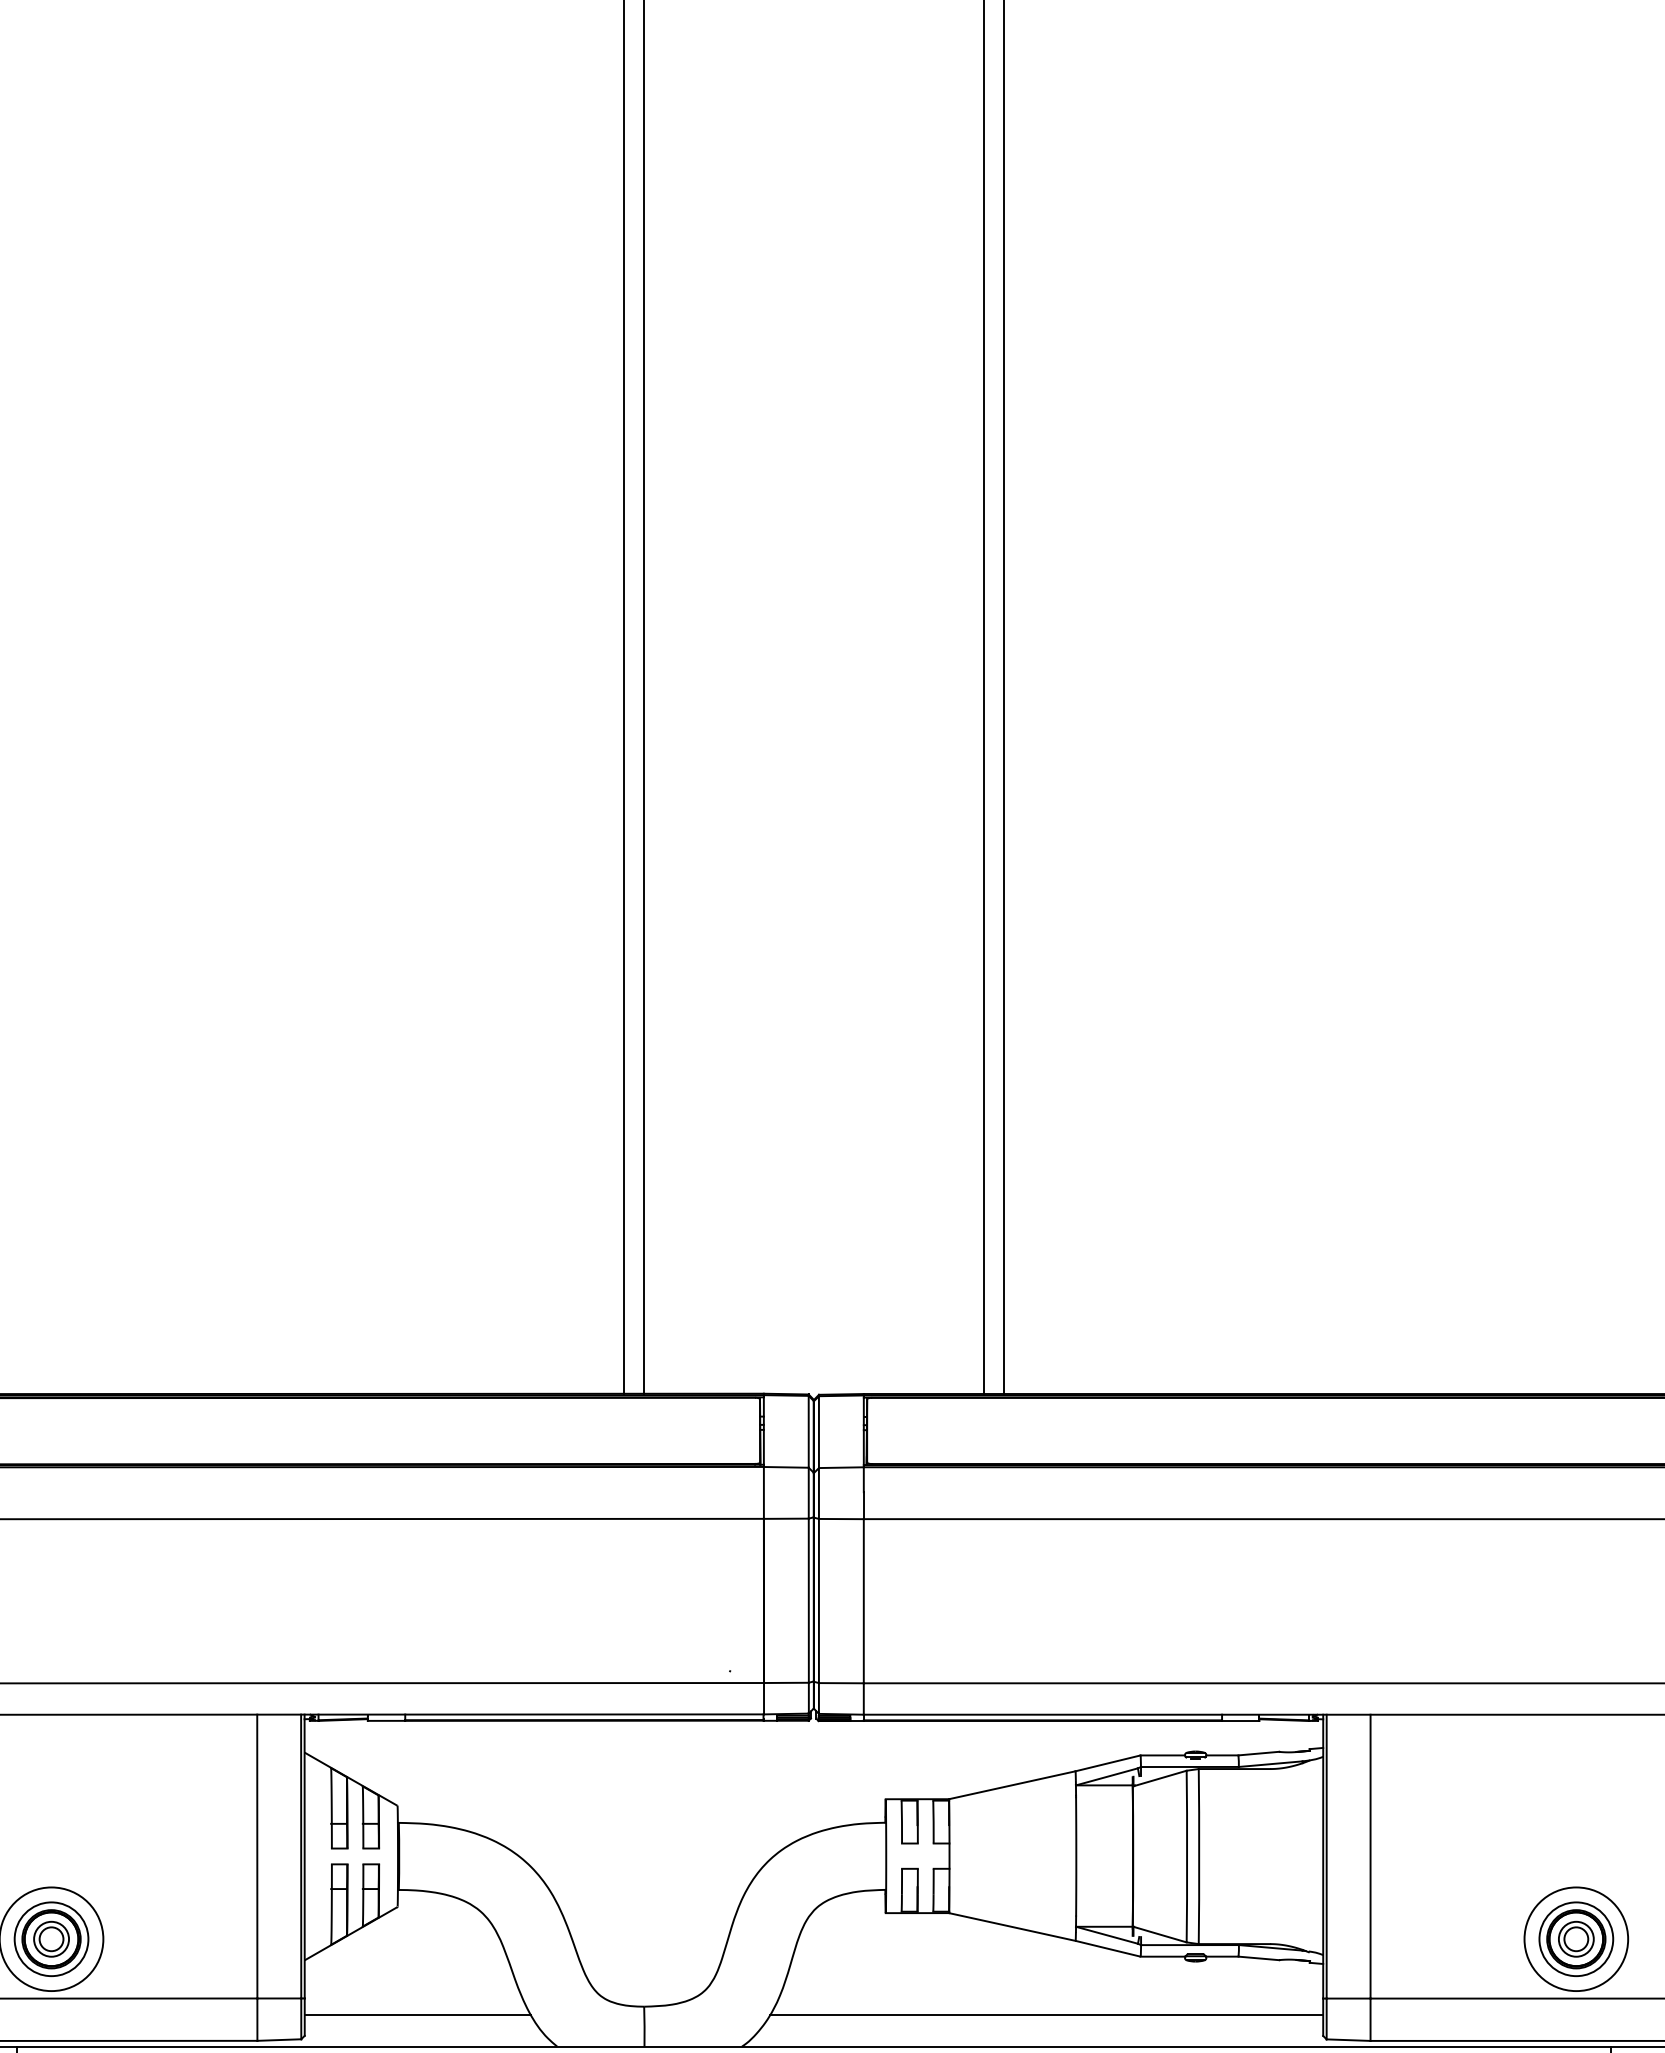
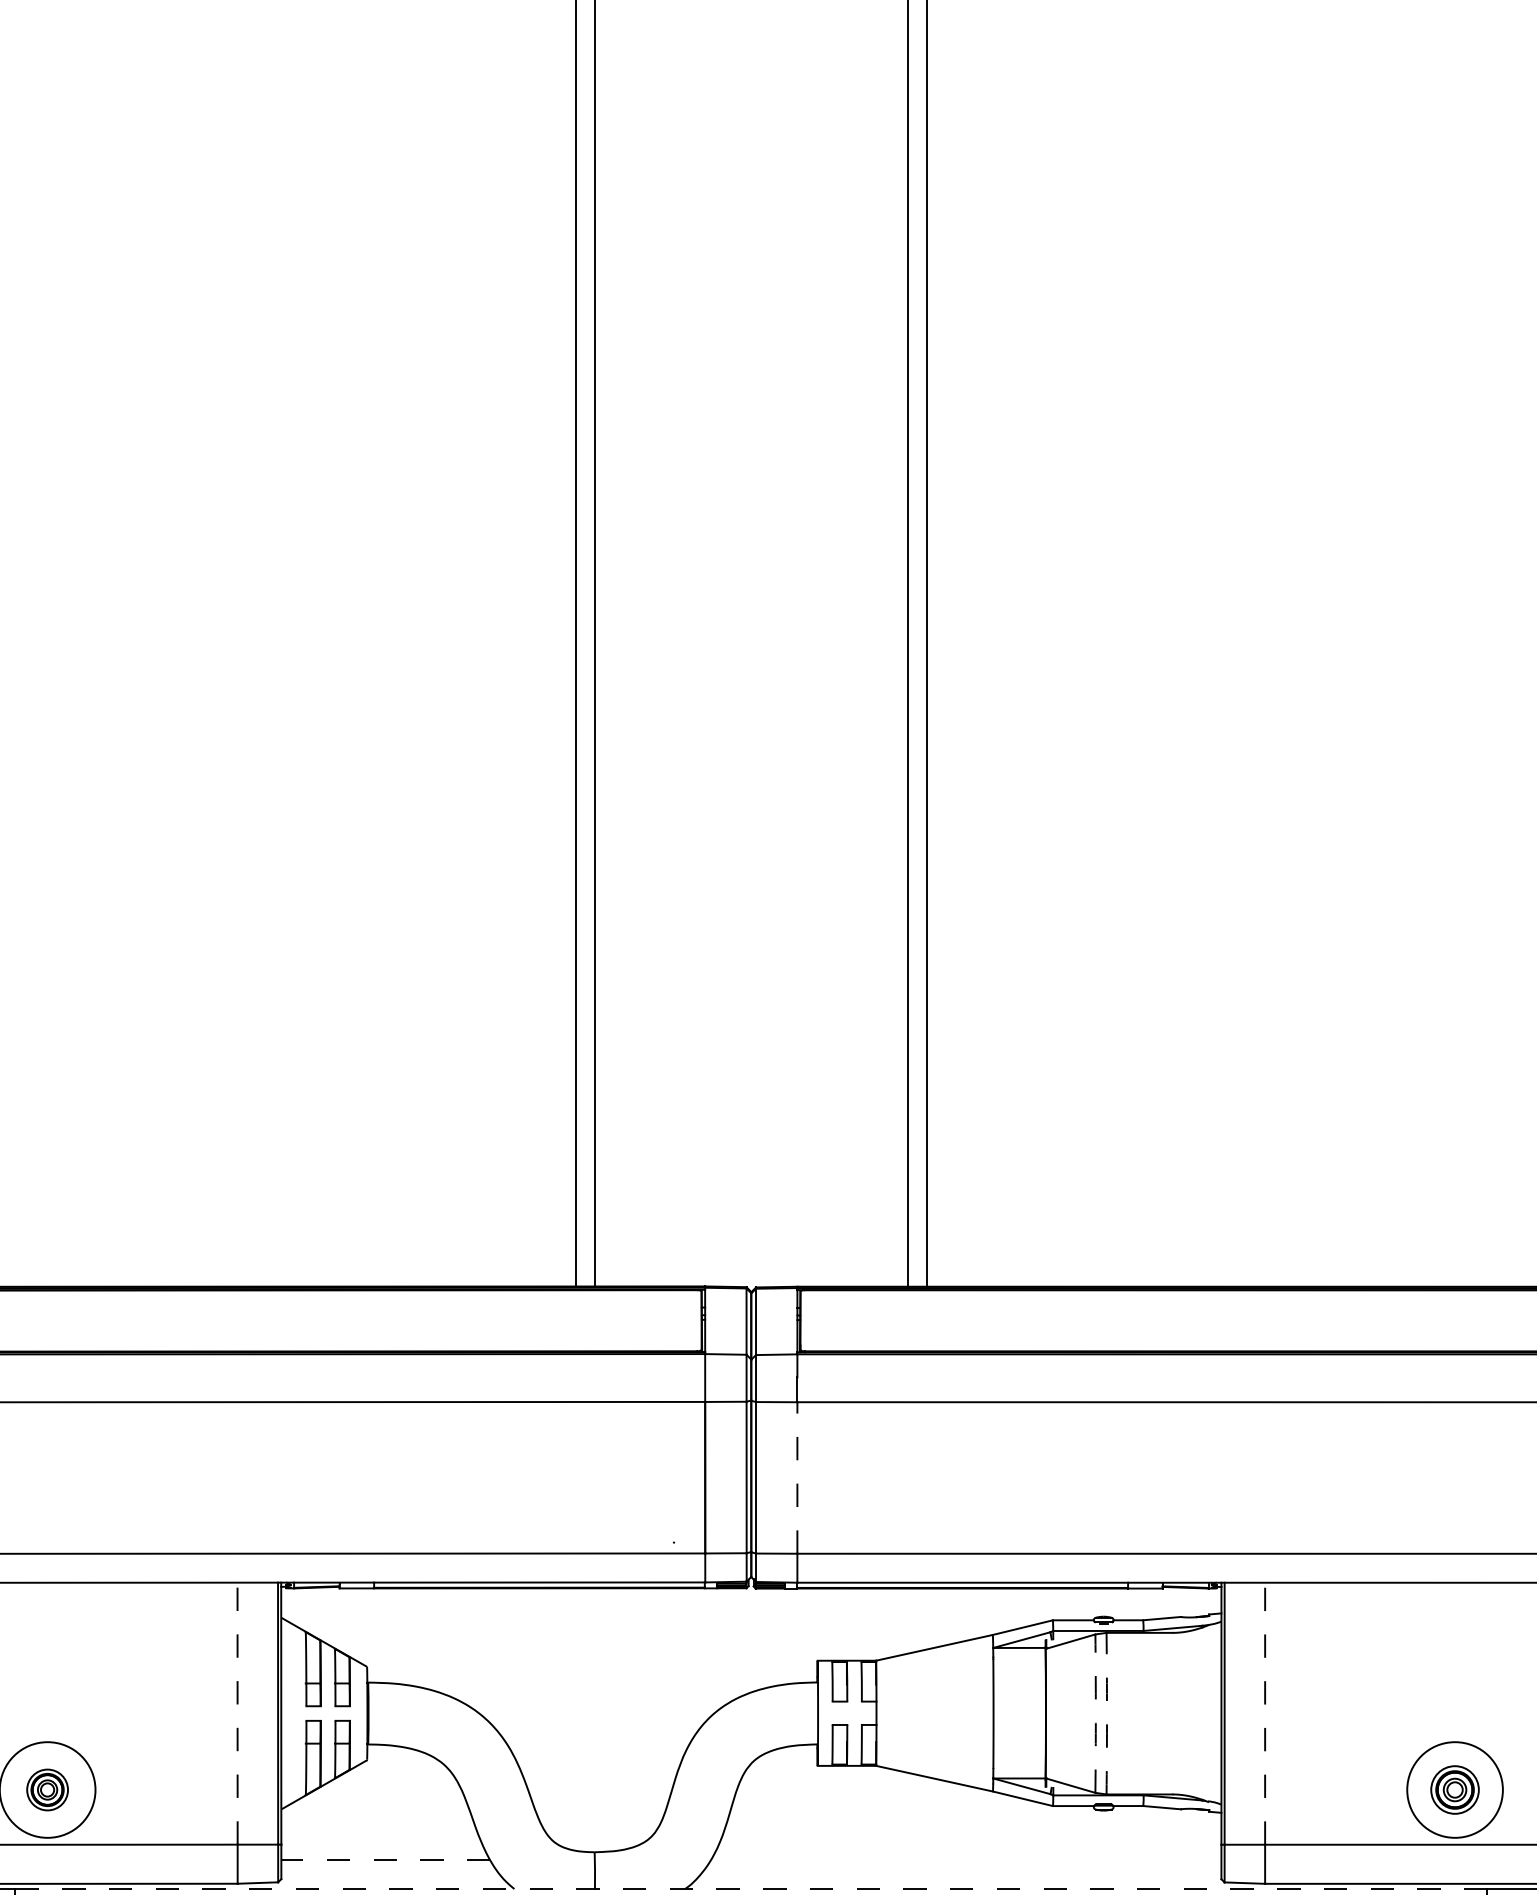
line: (863, 1600) -> (797, 1477), solid -> dashed
line: (257, 1856) -> (237, 1713), solid -> dashed
arc: (1186, 1856) -> (1095, 1713), solid -> dashed
arc: (1199, 1856) -> (1107, 1713), solid -> dashed
line: (1370, 1856) -> (1265, 1713), solid -> dashed
part: (51, 1938) -> (47, 1789), size x0.6
part: (1575, 1938) -> (1454, 1789), size x0.7
line: (417, 2014) -> (385, 1859), solid -> dashed
line: (1045, 2014) -> (965, 1859), removed
line: (814, 2047) -> (751, 1889), solid -> dashed

